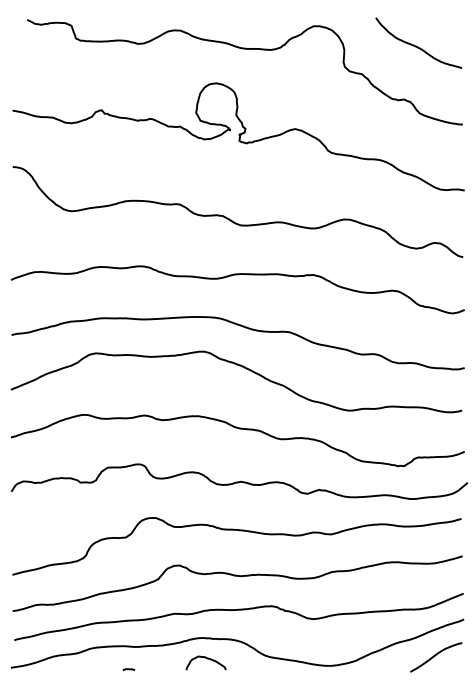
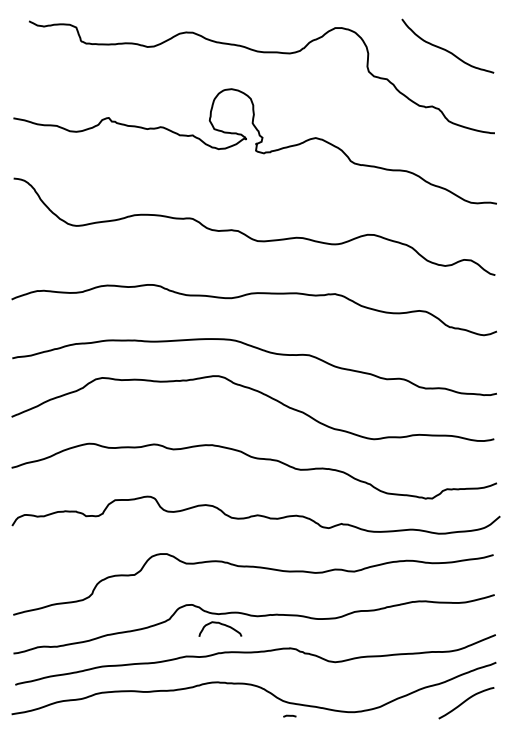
curve: (208, 659) -> (222, 625), moved
line: (128, 668) -> (289, 715), moved

